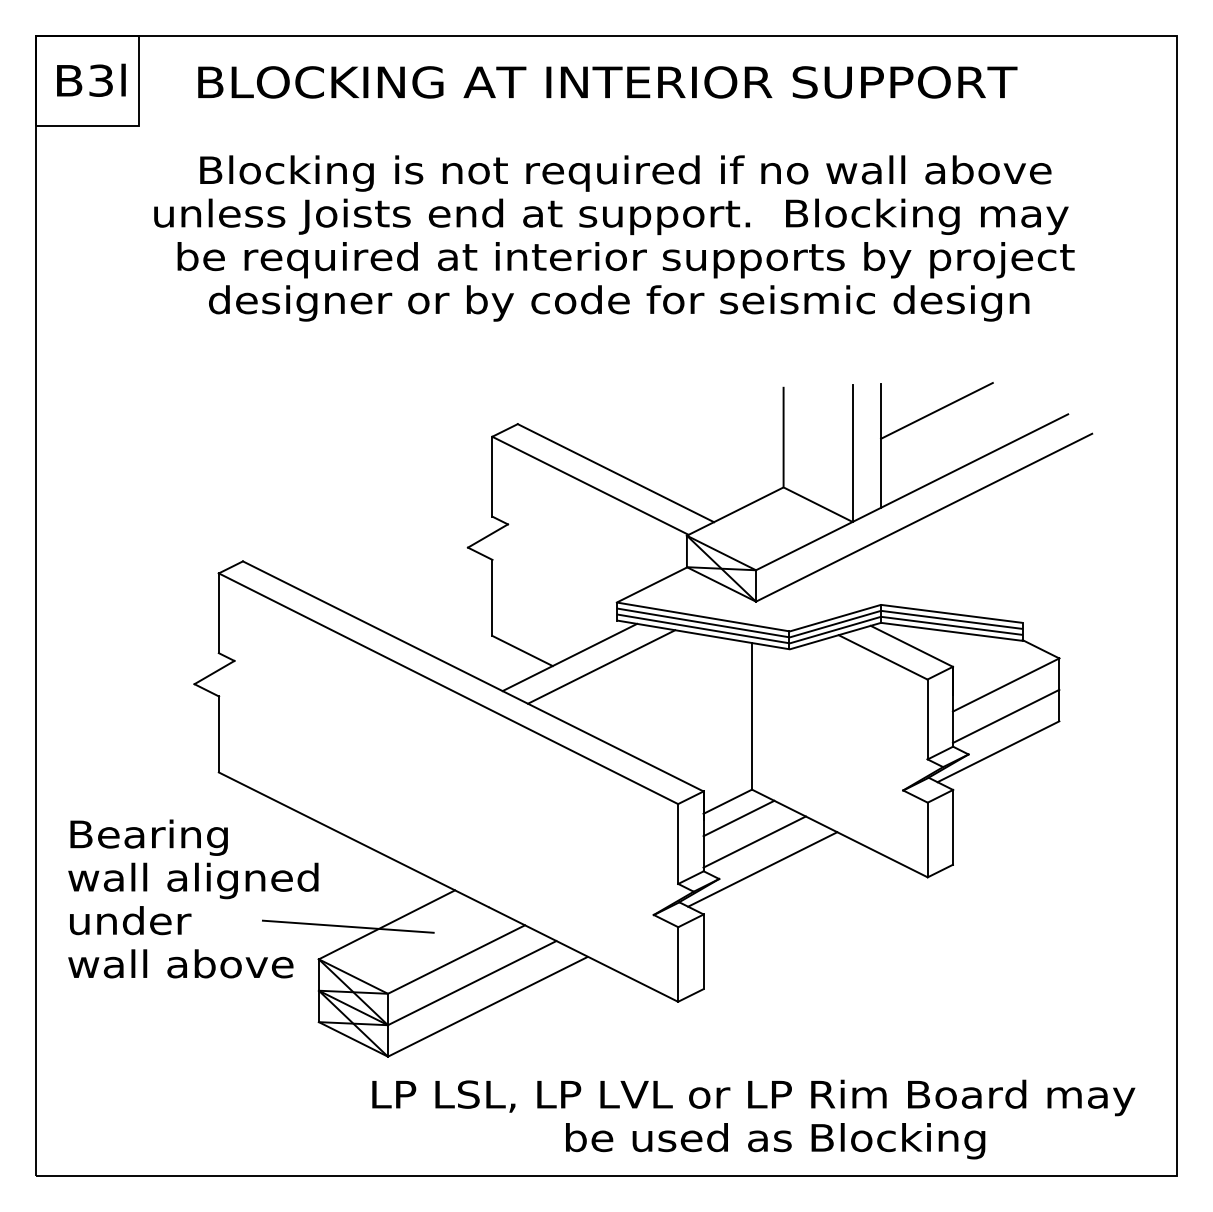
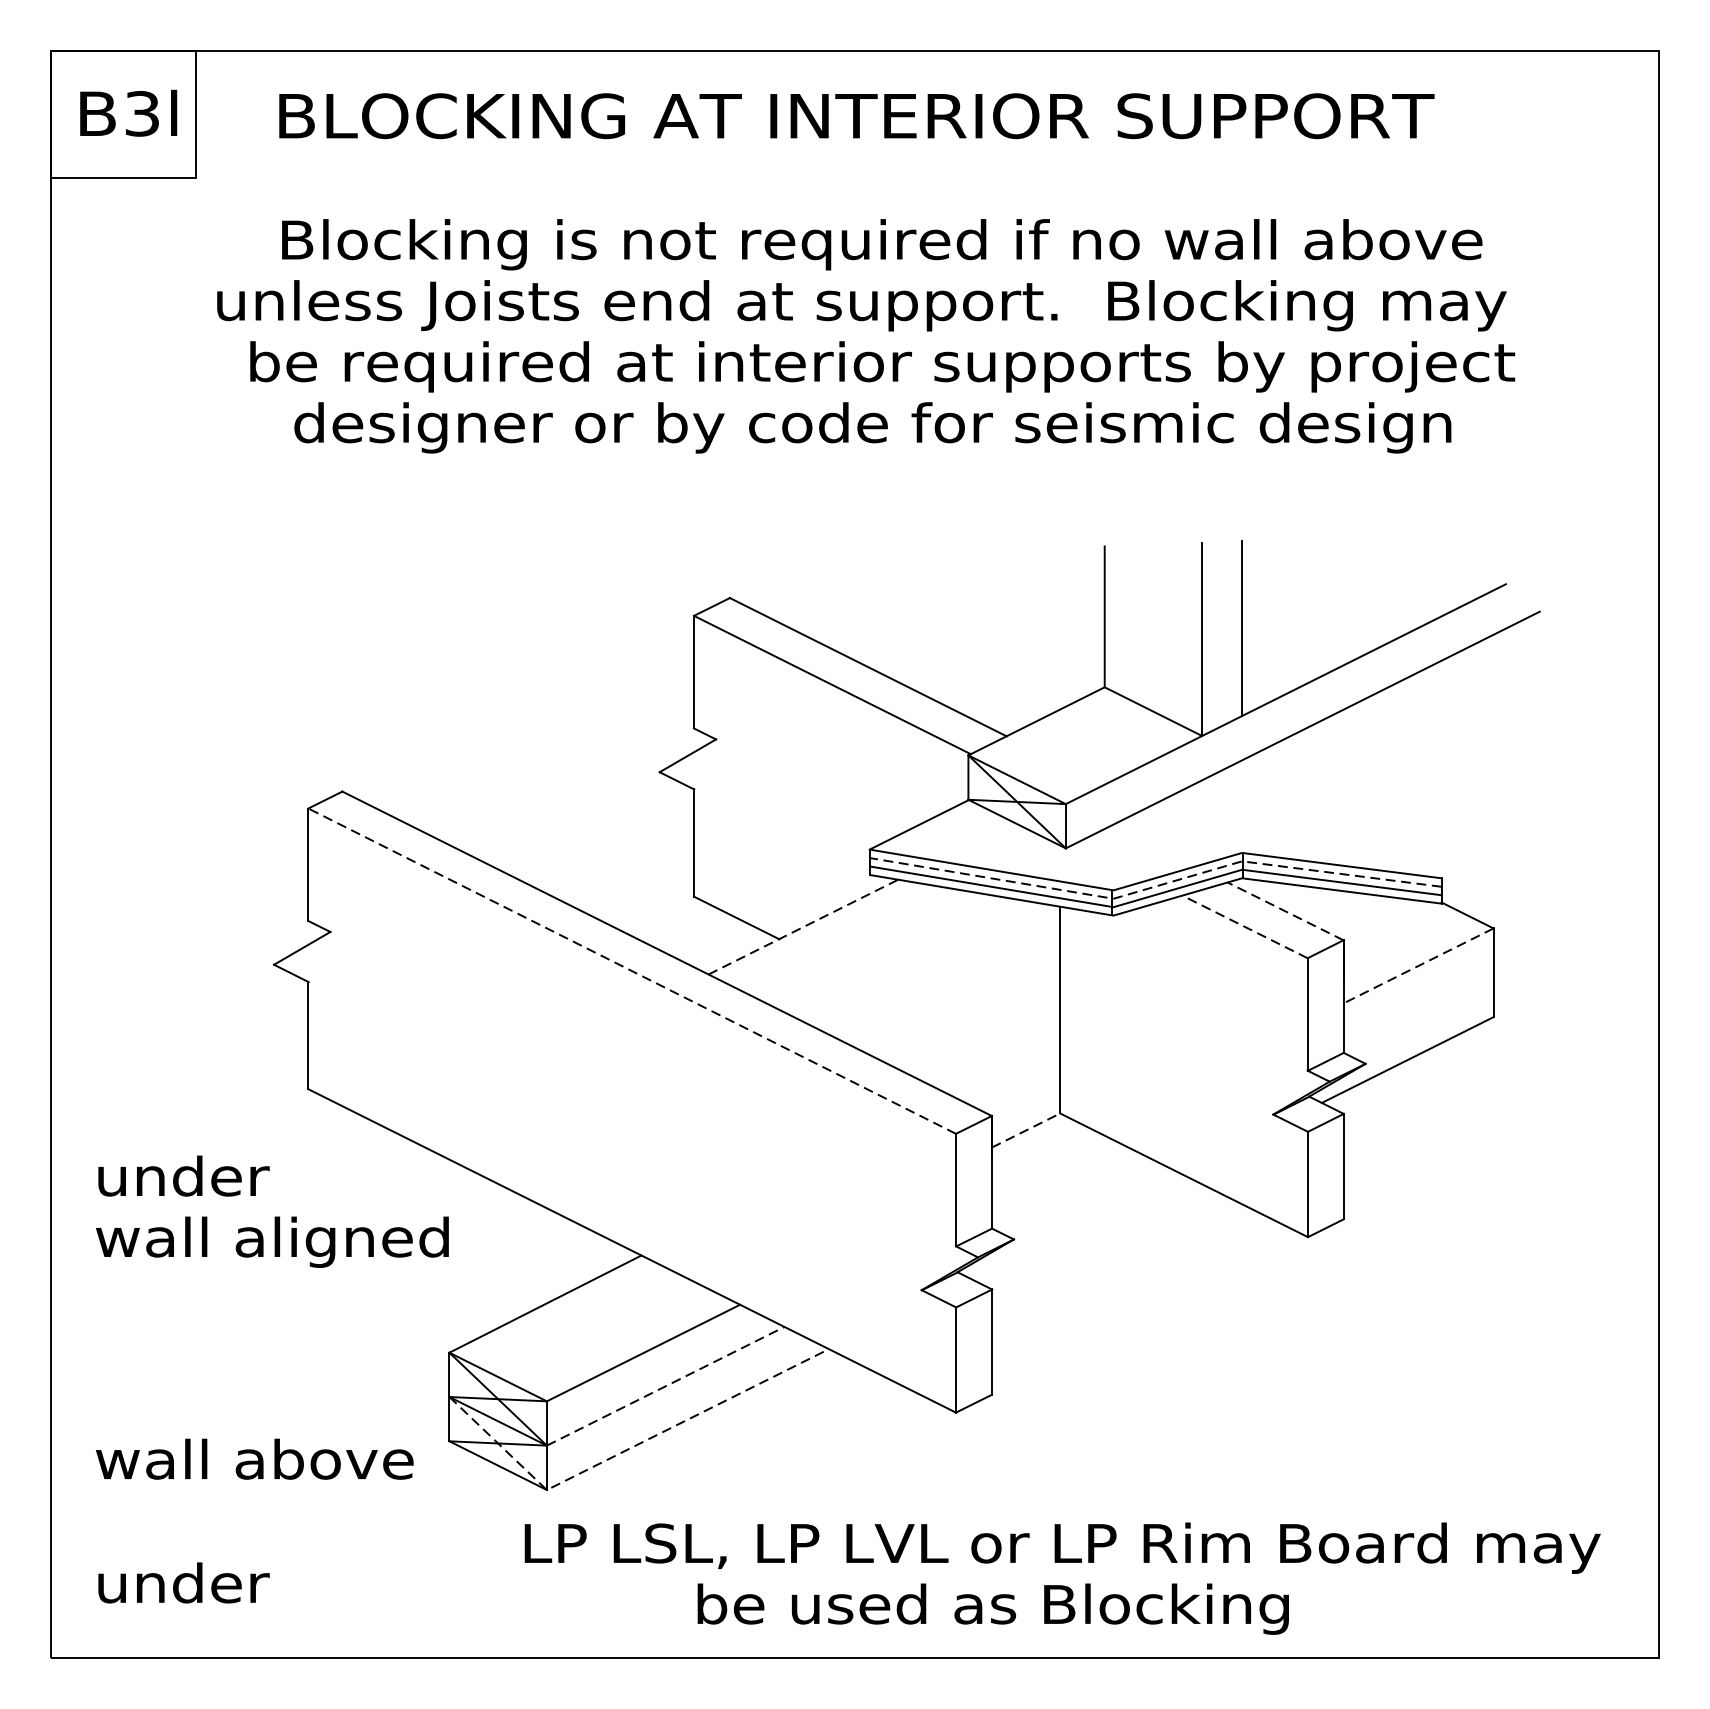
line: (936, 410) -> (1320, 578), removed
line: (819, 628) -> (1155, 886), solid -> dashed
line: (911, 646) -> (1285, 911), solid -> dashed
line: (570, 657) -> (804, 927), solid -> dashed
line: (883, 657) -> (1245, 927), solid -> dashed
line: (601, 666) -> (847, 939), removed
line: (1005, 685) -> (1417, 966), solid -> dashed
line: (448, 688) -> (632, 970), solid -> dashed
line: (1005, 716) -> (1417, 1010), removed
line: (728, 801) -> (1027, 1130), solid -> dashed
line: (738, 818) -> (1041, 1154), removed
text: (148, 837) -> (209, 1180), Bearing -> under
line: (754, 841) -> (1063, 1186), removed
line: (762, 869) -> (1074, 1226), removed
text: (130, 920) -> (183, 1582), moved
line: (347, 926) -> (489, 1306), removed
text: (180, 963) -> (254, 1458), moved
line: (472, 982) -> (666, 1385), solid -> dashed
line: (445, 1028) -> (627, 1450), solid -> dashed
text: (775, 1141) -> (993, 1609), moved

